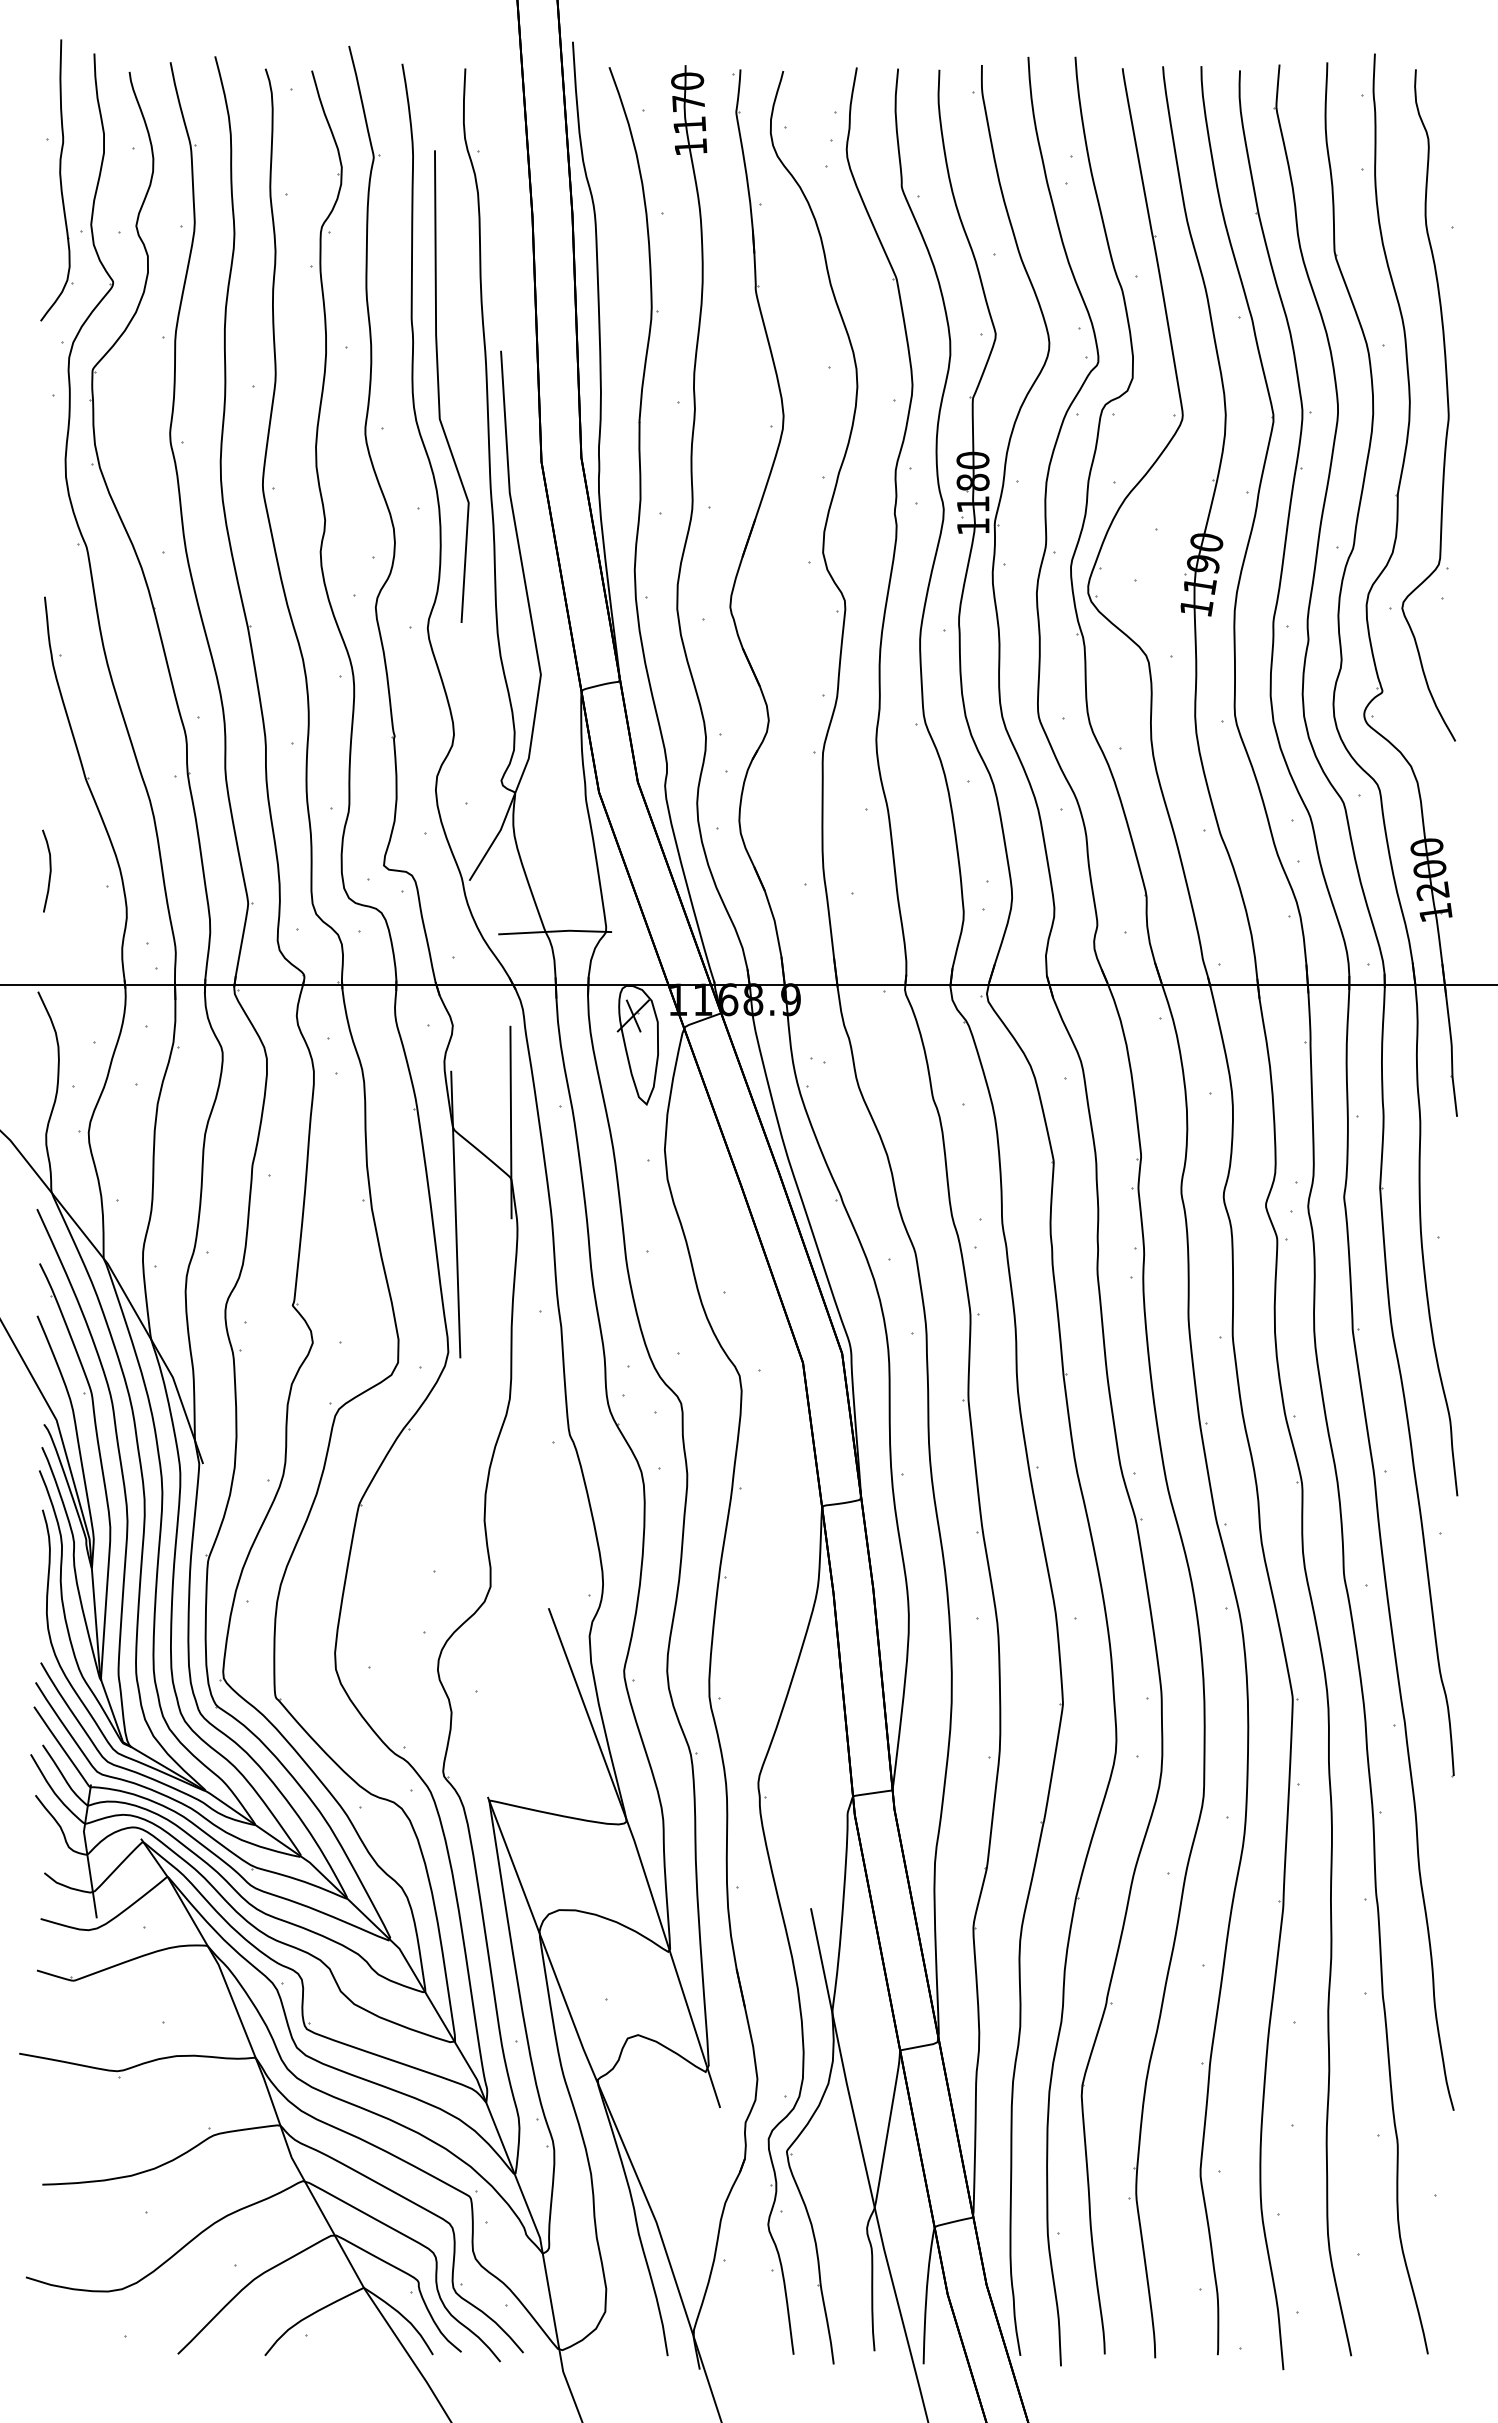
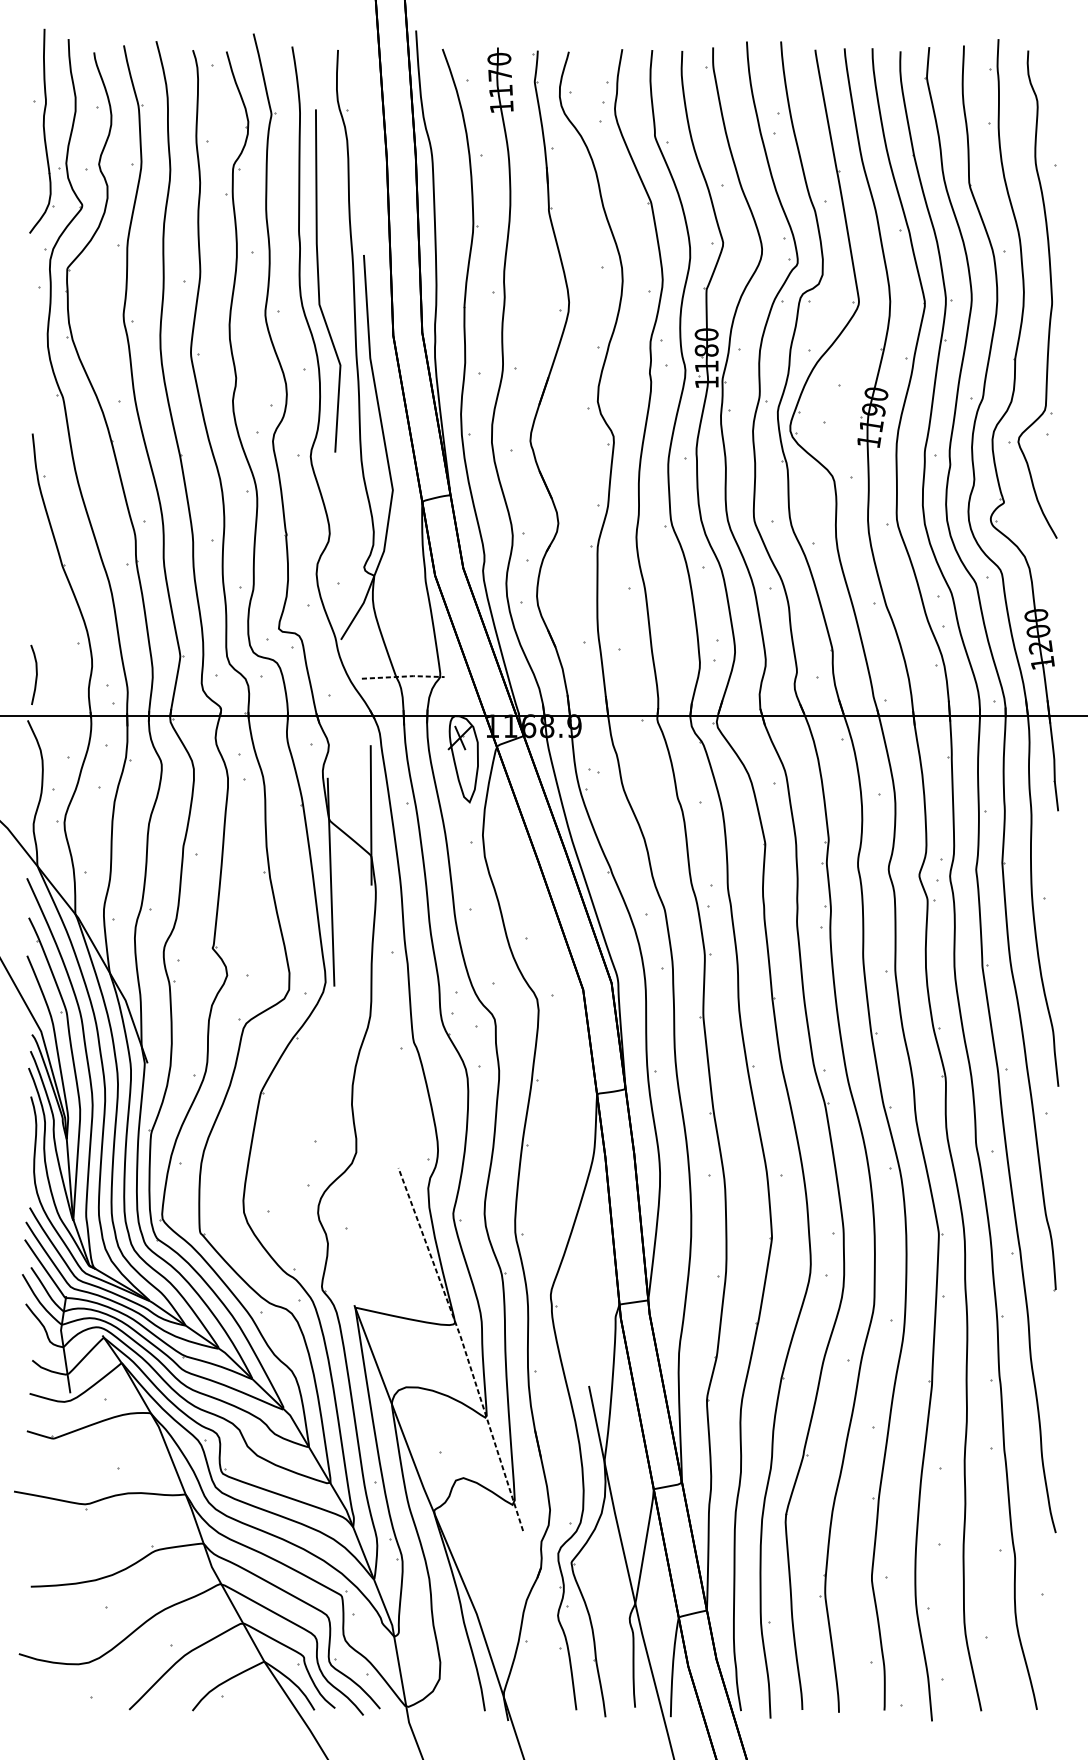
curve: (49, 870) -> (36, 674), moved
line: (555, 931) -> (403, 676), solid -> dashed
line: (639, 1855) -> (464, 1347), solid -> dashed

